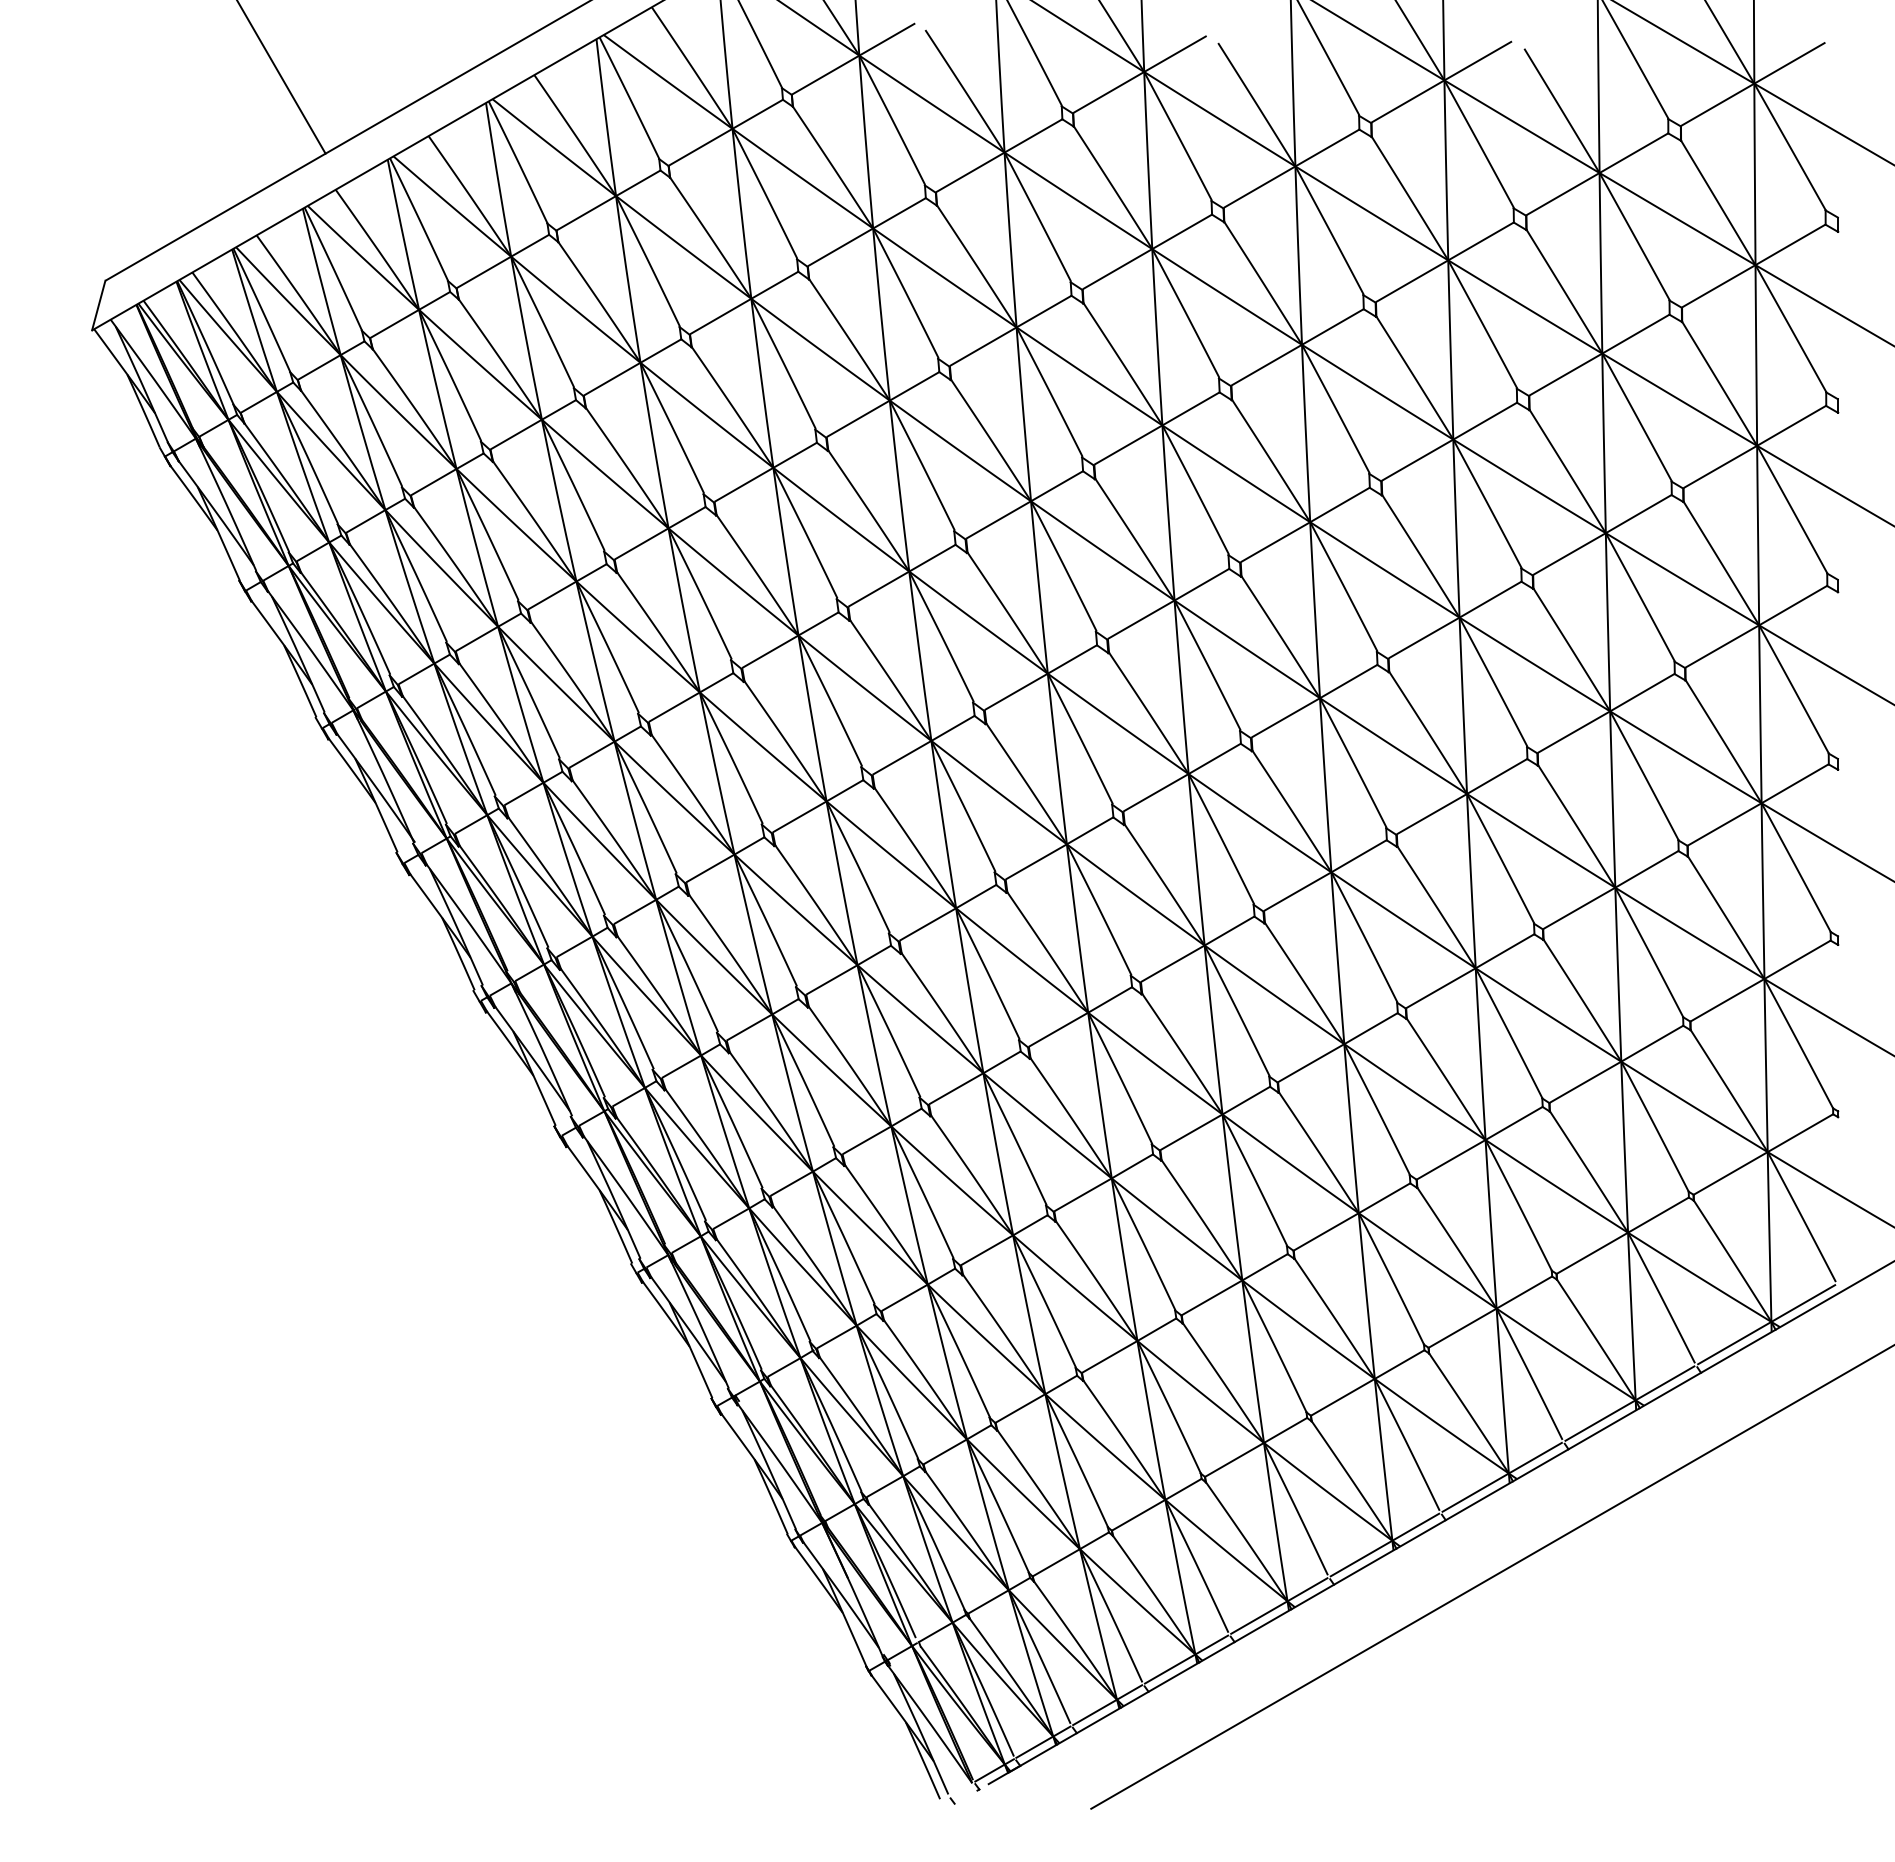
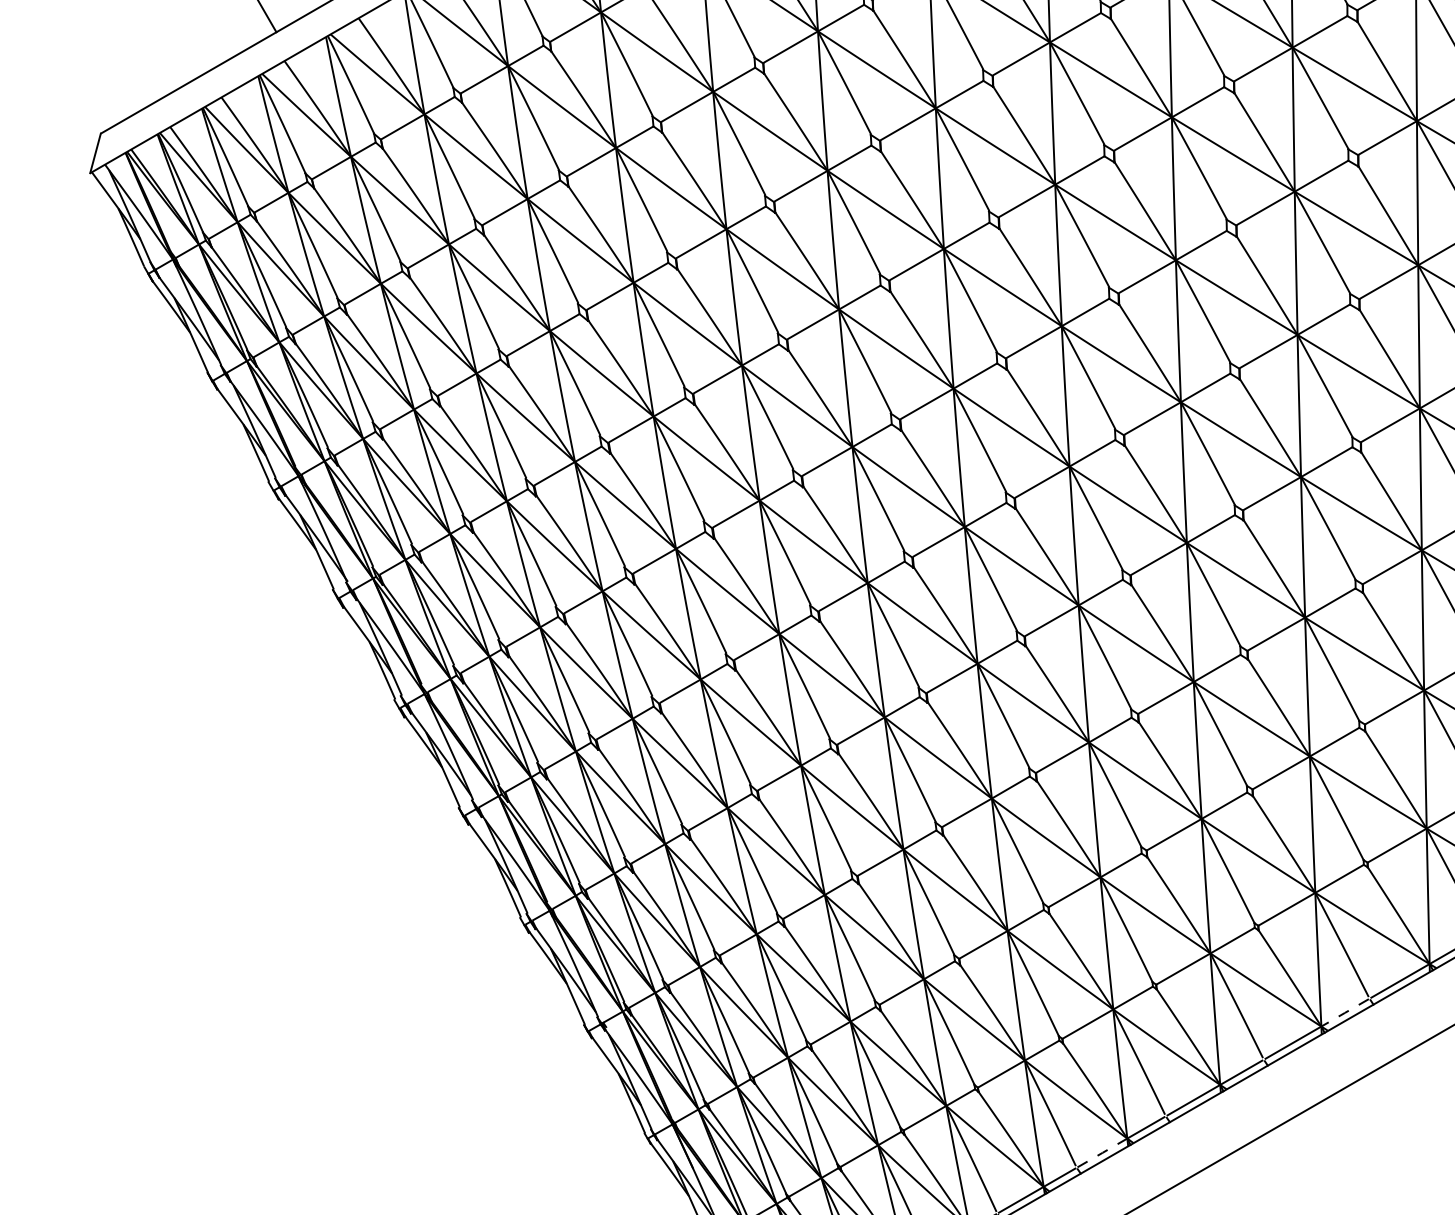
line: (1665, 1383) -> (1345, 1013), solid -> dashed
line: (1360, 1559) -> (1101, 1153), solid -> dashed

